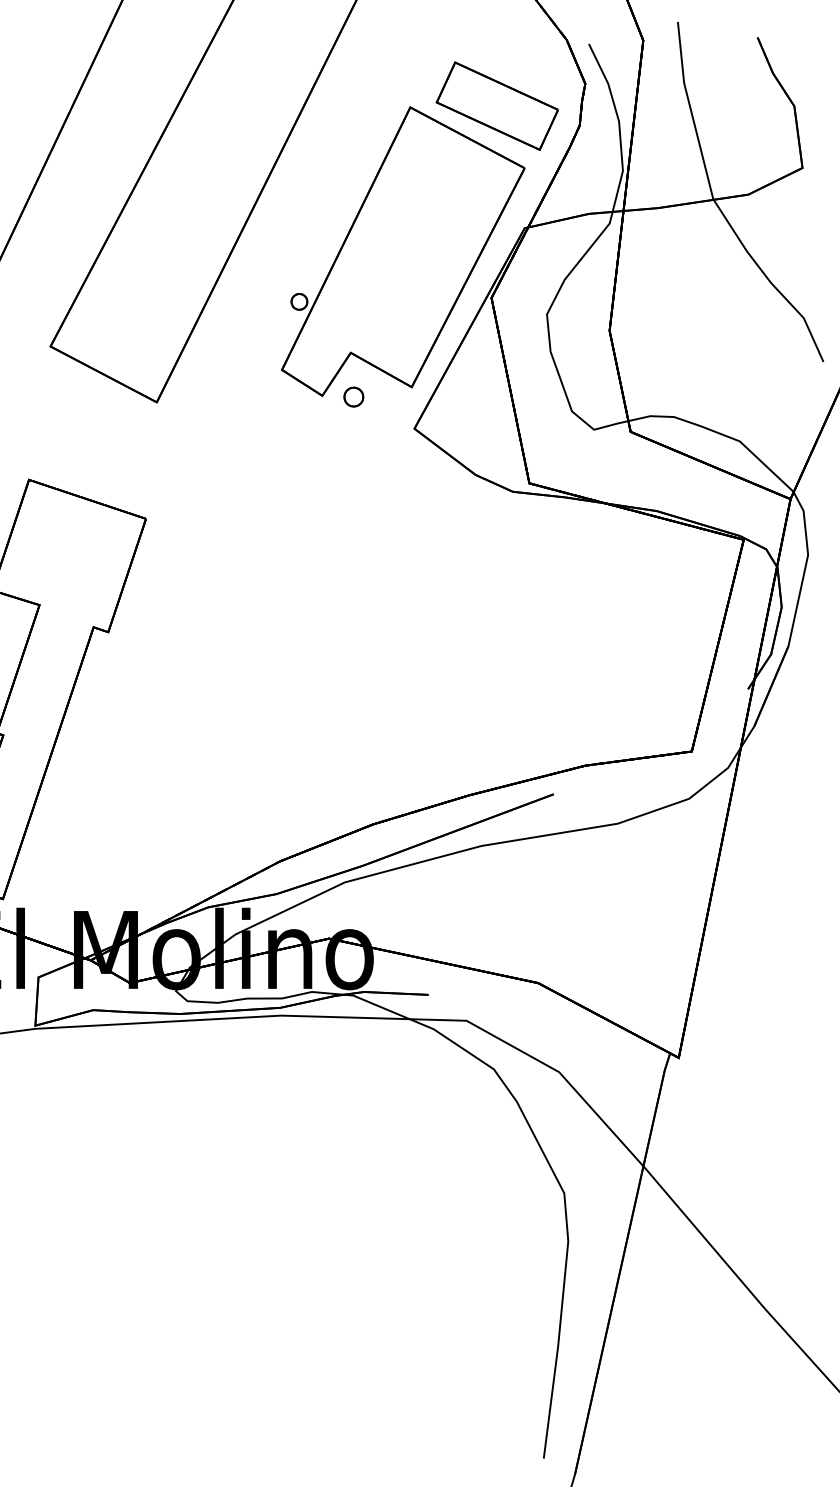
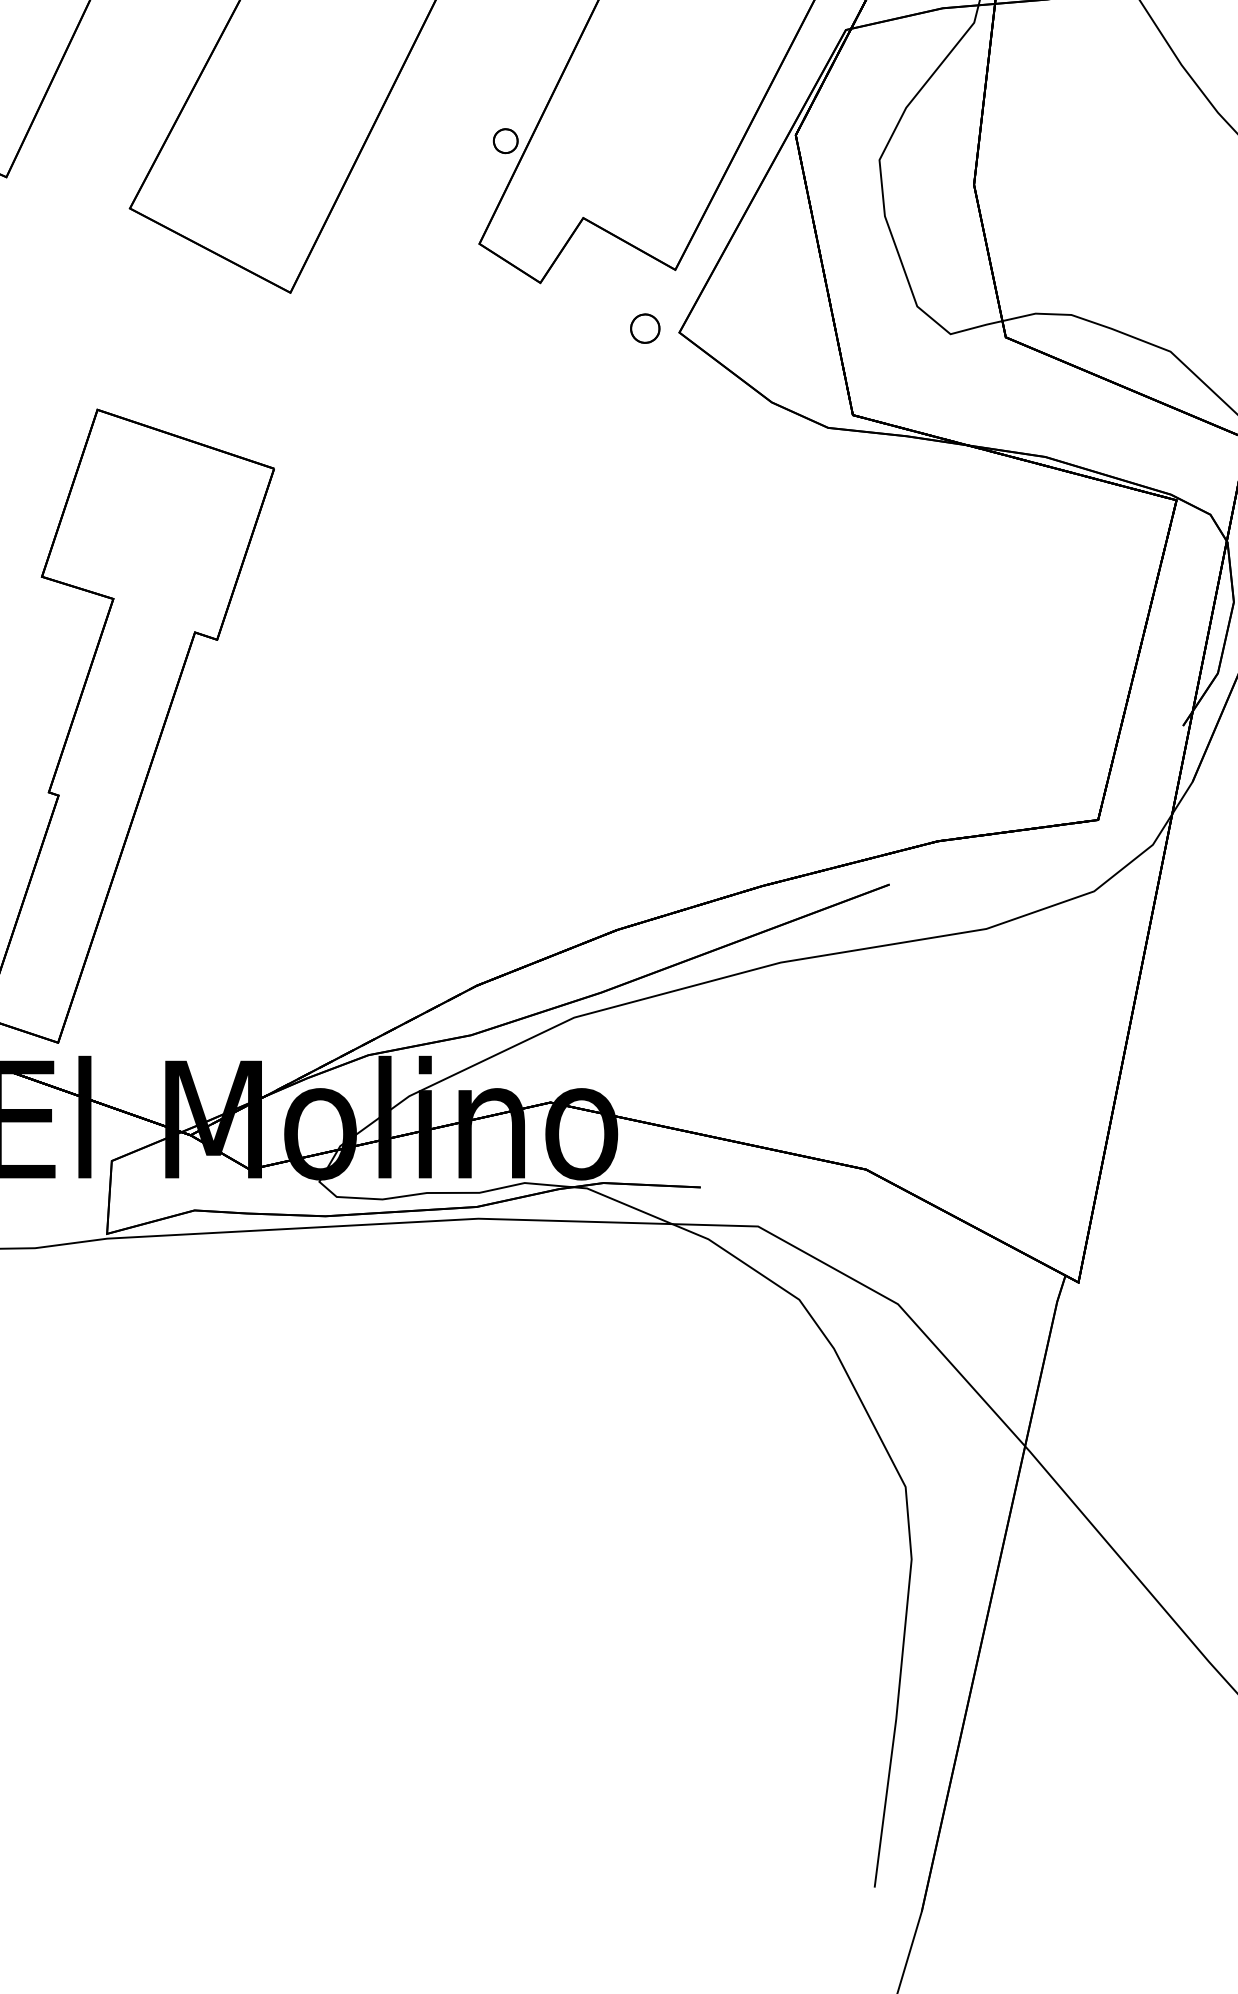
part: (353, 396) -> (644, 327), moved

